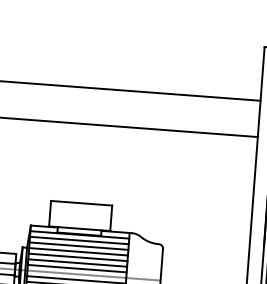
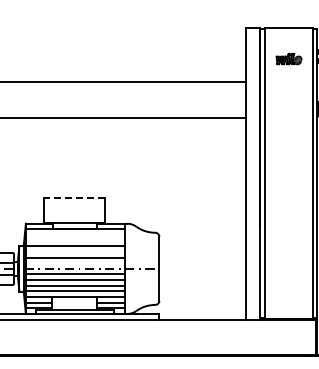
line: (81, 203) -> (74, 197), solid -> dashed
line: (78, 240) -> (74, 235), removed
line: (78, 245) -> (74, 240), removed
line: (77, 256) -> (74, 251), removed
line: (76, 268) -> (74, 263), removed

